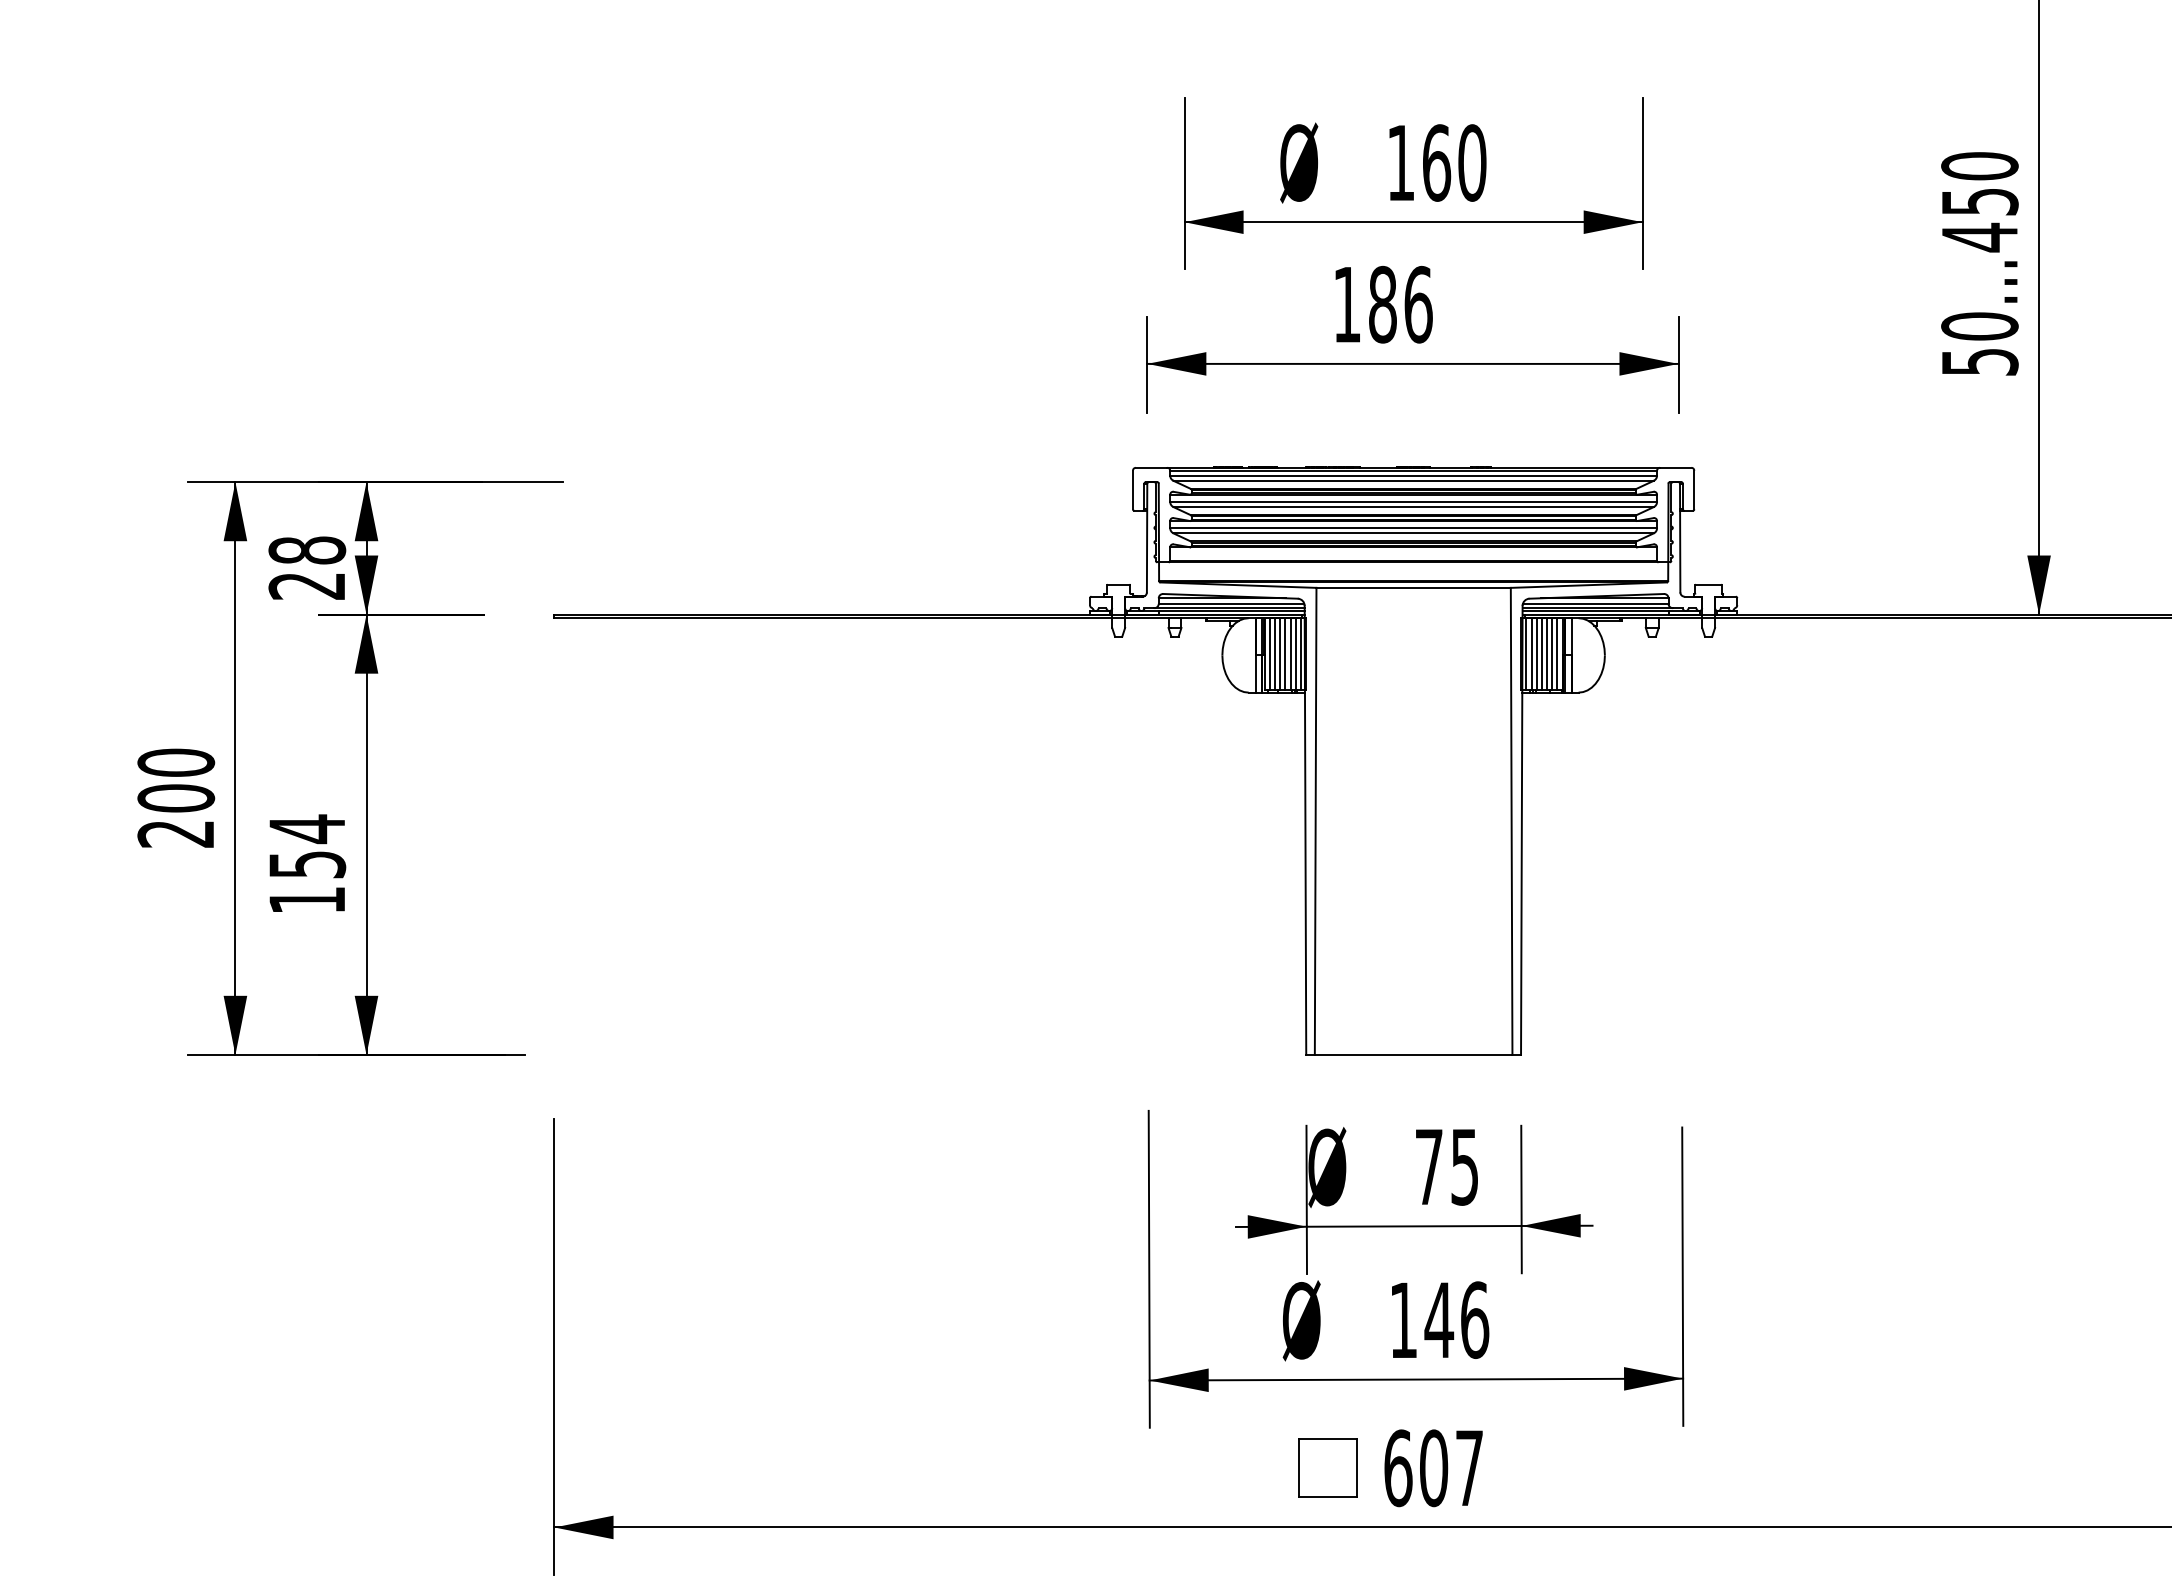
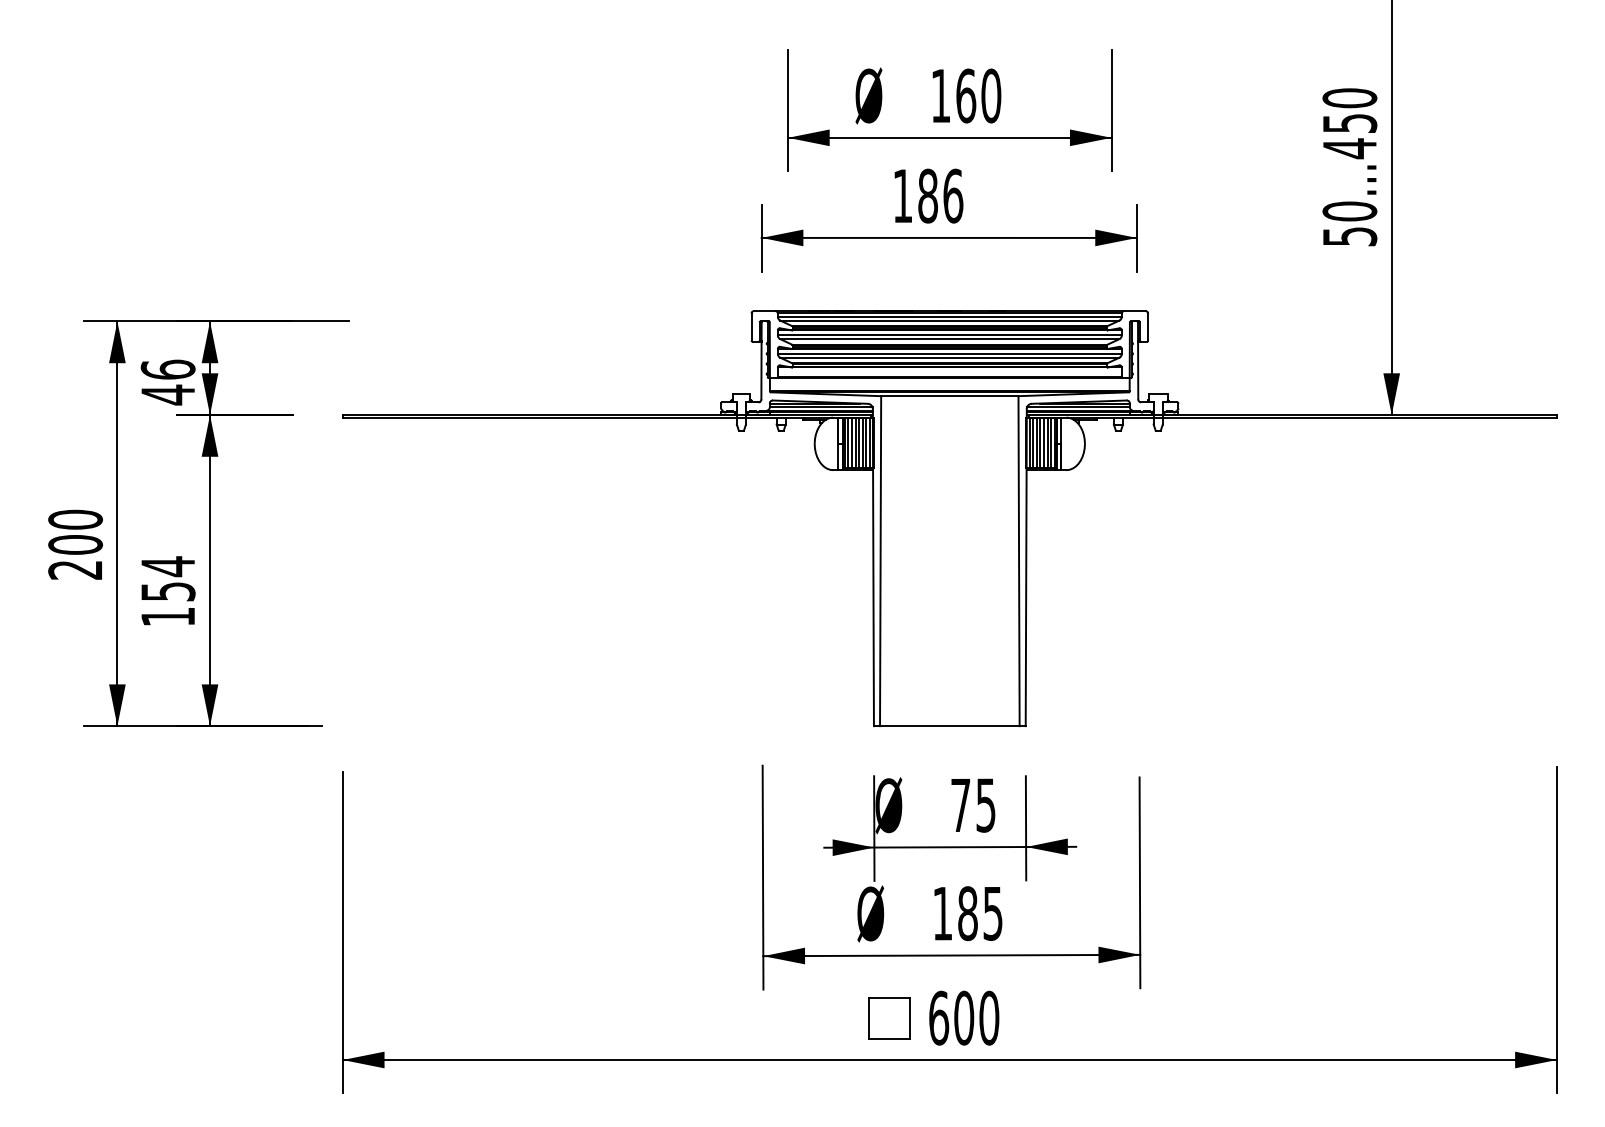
text: (306, 568) -> (167, 382), 28 -> 46
text: (1457, 1320) -> (980, 913), 146 -> 185
text: (1469, 1467) -> (989, 1017), 607 -> 600

